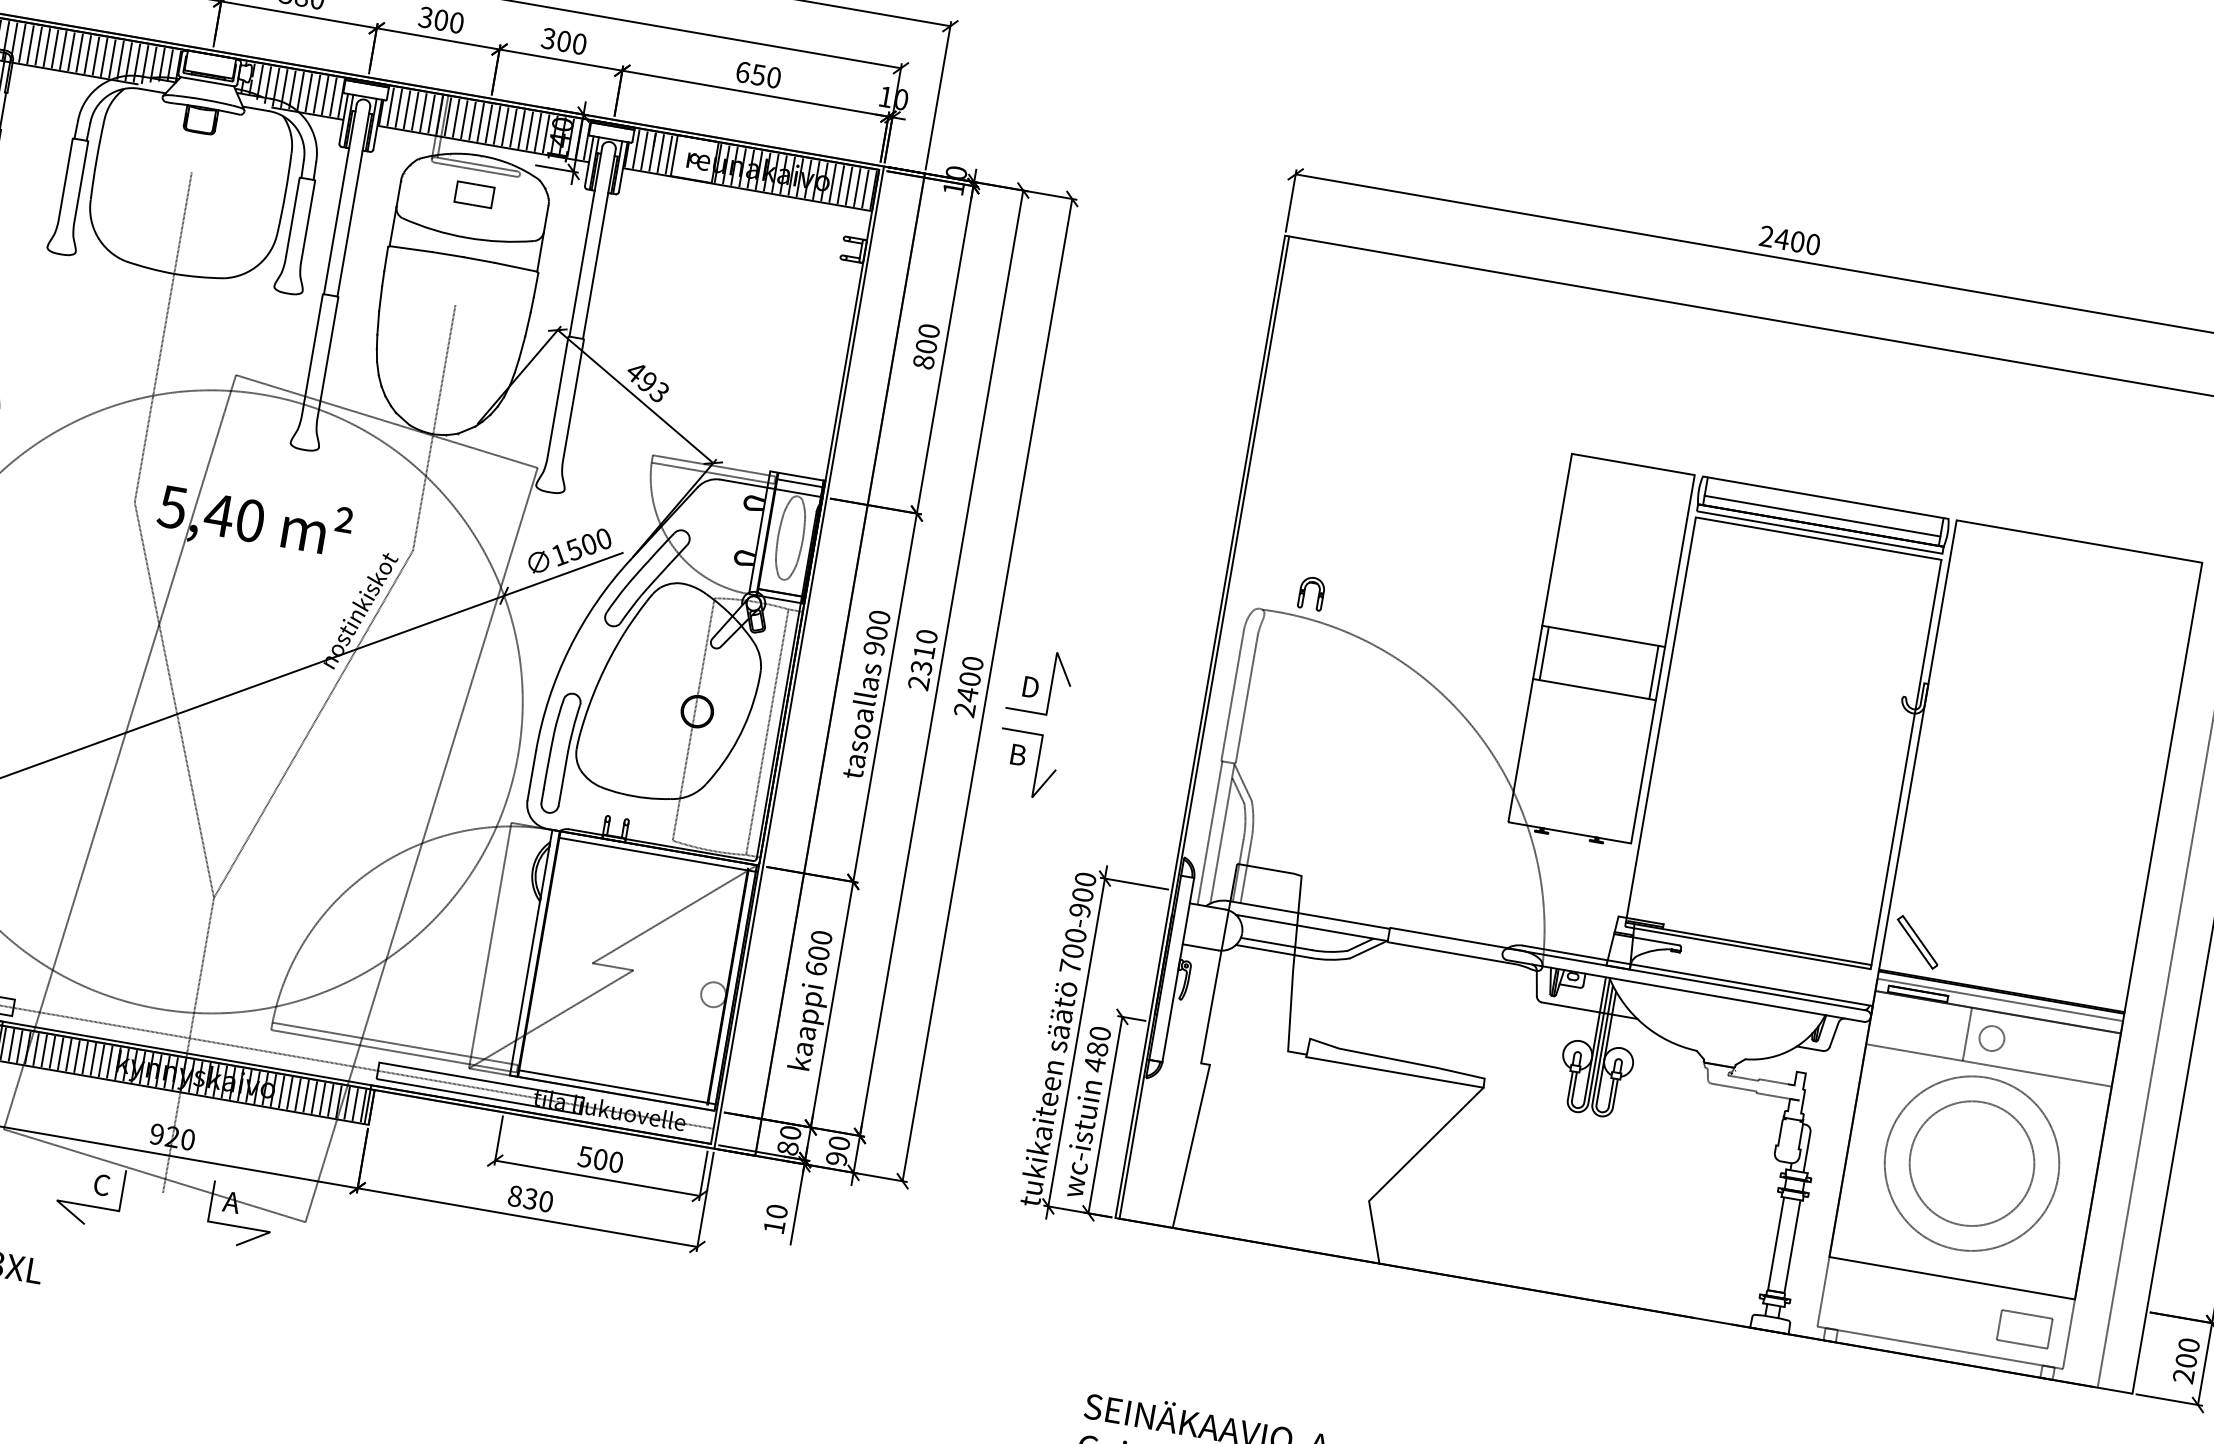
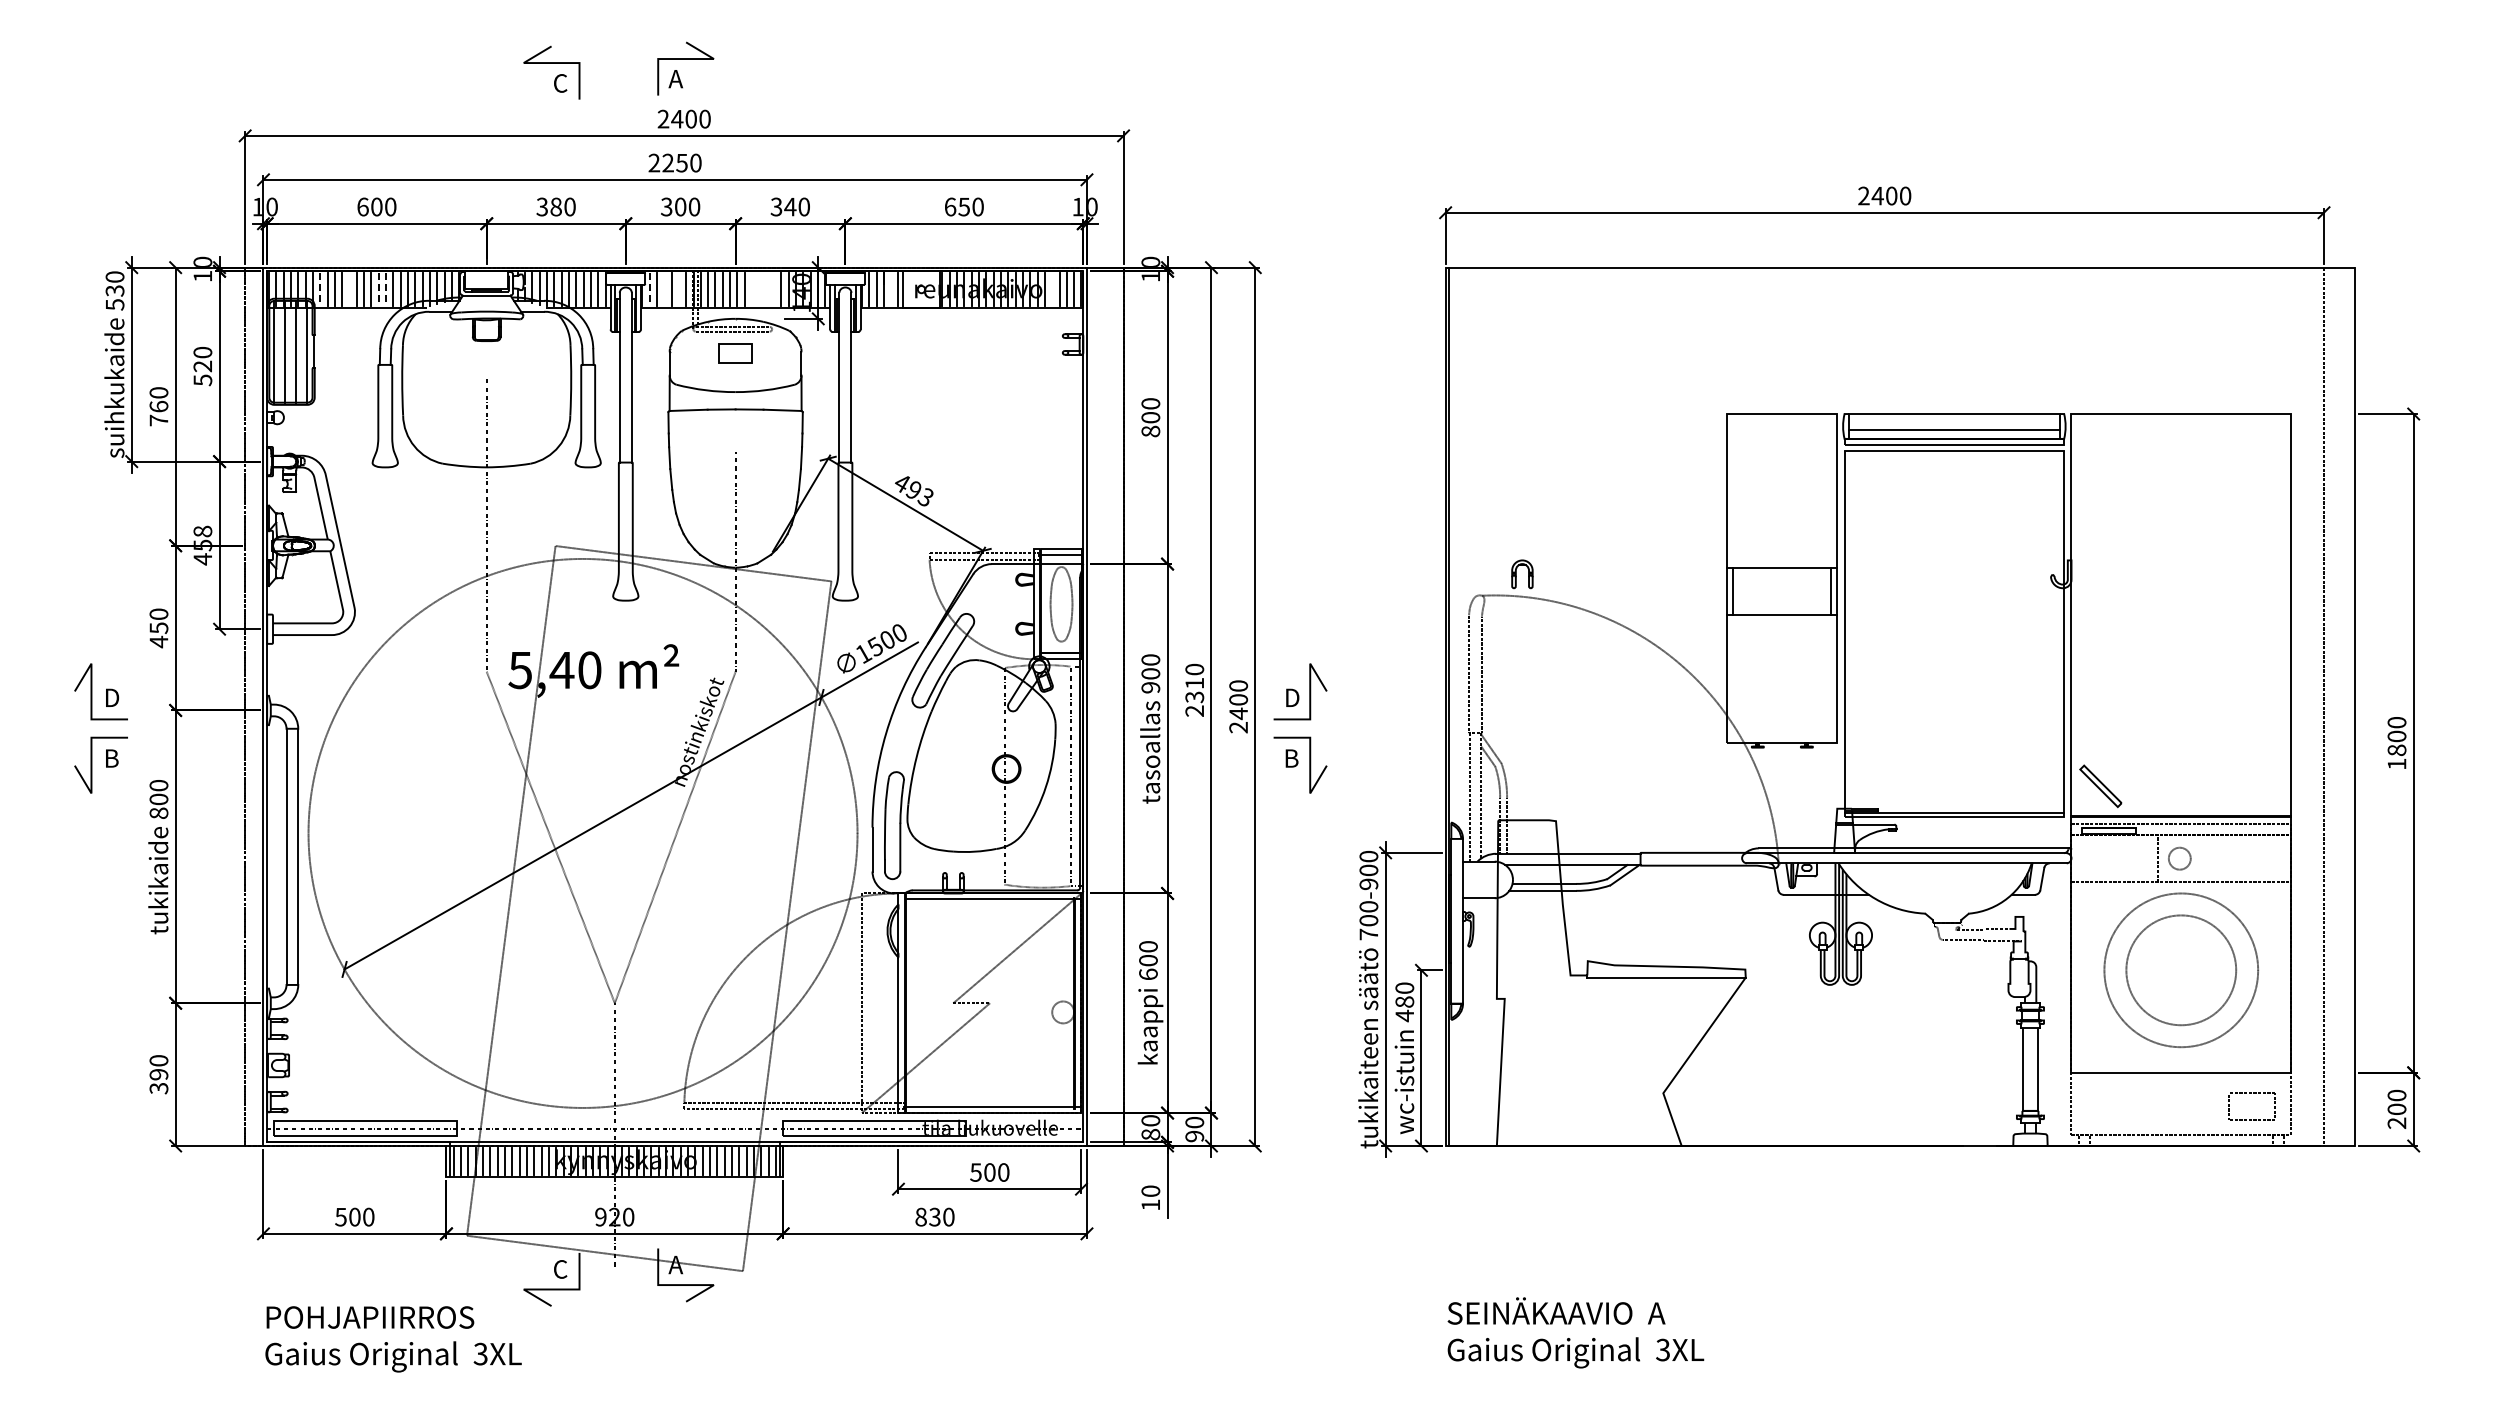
text: (564, 40) -> (790, 206), 300 -> 340
line: (22, 44) -> (320, 290), solid -> dashed
line: (55, 48) -> (349, 289), removed
line: (87, 55) -> (378, 290), solid -> dashed
line: (96, 56) -> (386, 290), solid -> dashed
line: (390, 107) -> (649, 290), solid -> dashed
line: (407, 109) -> (664, 289), removed
line: (423, 112) -> (678, 289), removed
line: (505, 126) -> (752, 289), removed
line: (513, 127) -> (759, 289), removed
line: (521, 129) -> (766, 289), removed
line: (530, 130) -> (774, 289), removed
line: (661, 153) -> (891, 289), removed
line: (841, 184) -> (1052, 289), removed

